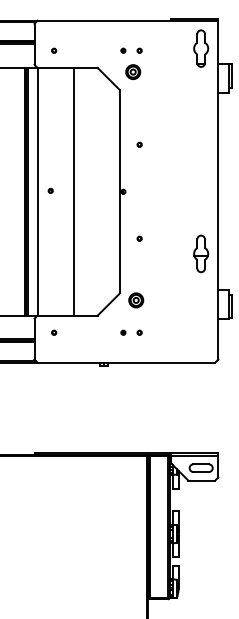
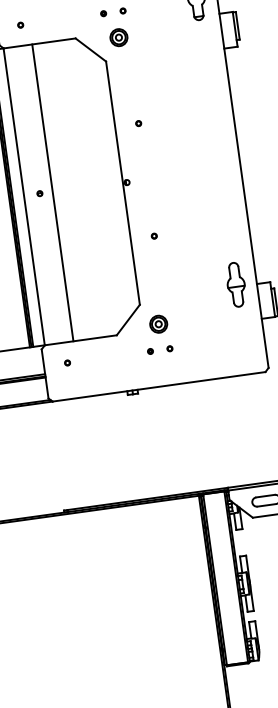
line: (74, 191) -> (52, 192), moved
part: (201, 253) -> (236, 284), moved
part: (136, 300) -> (159, 324), moved

